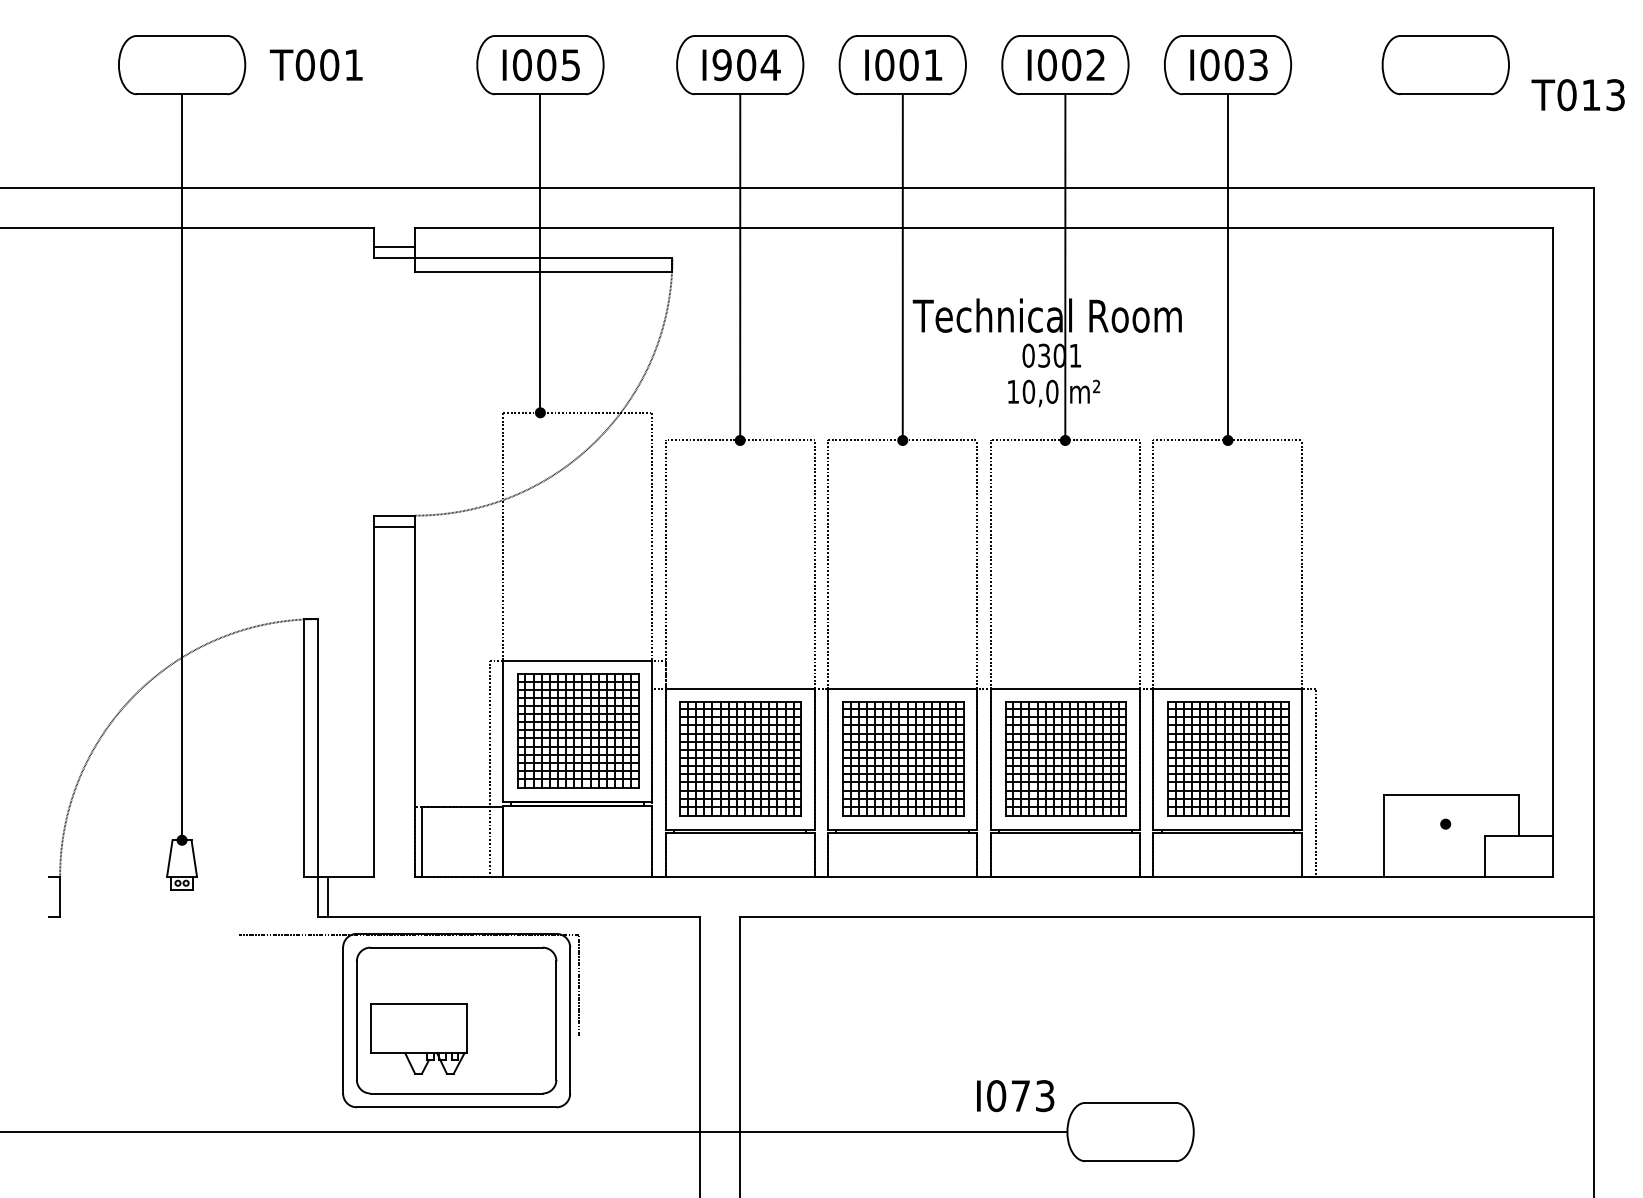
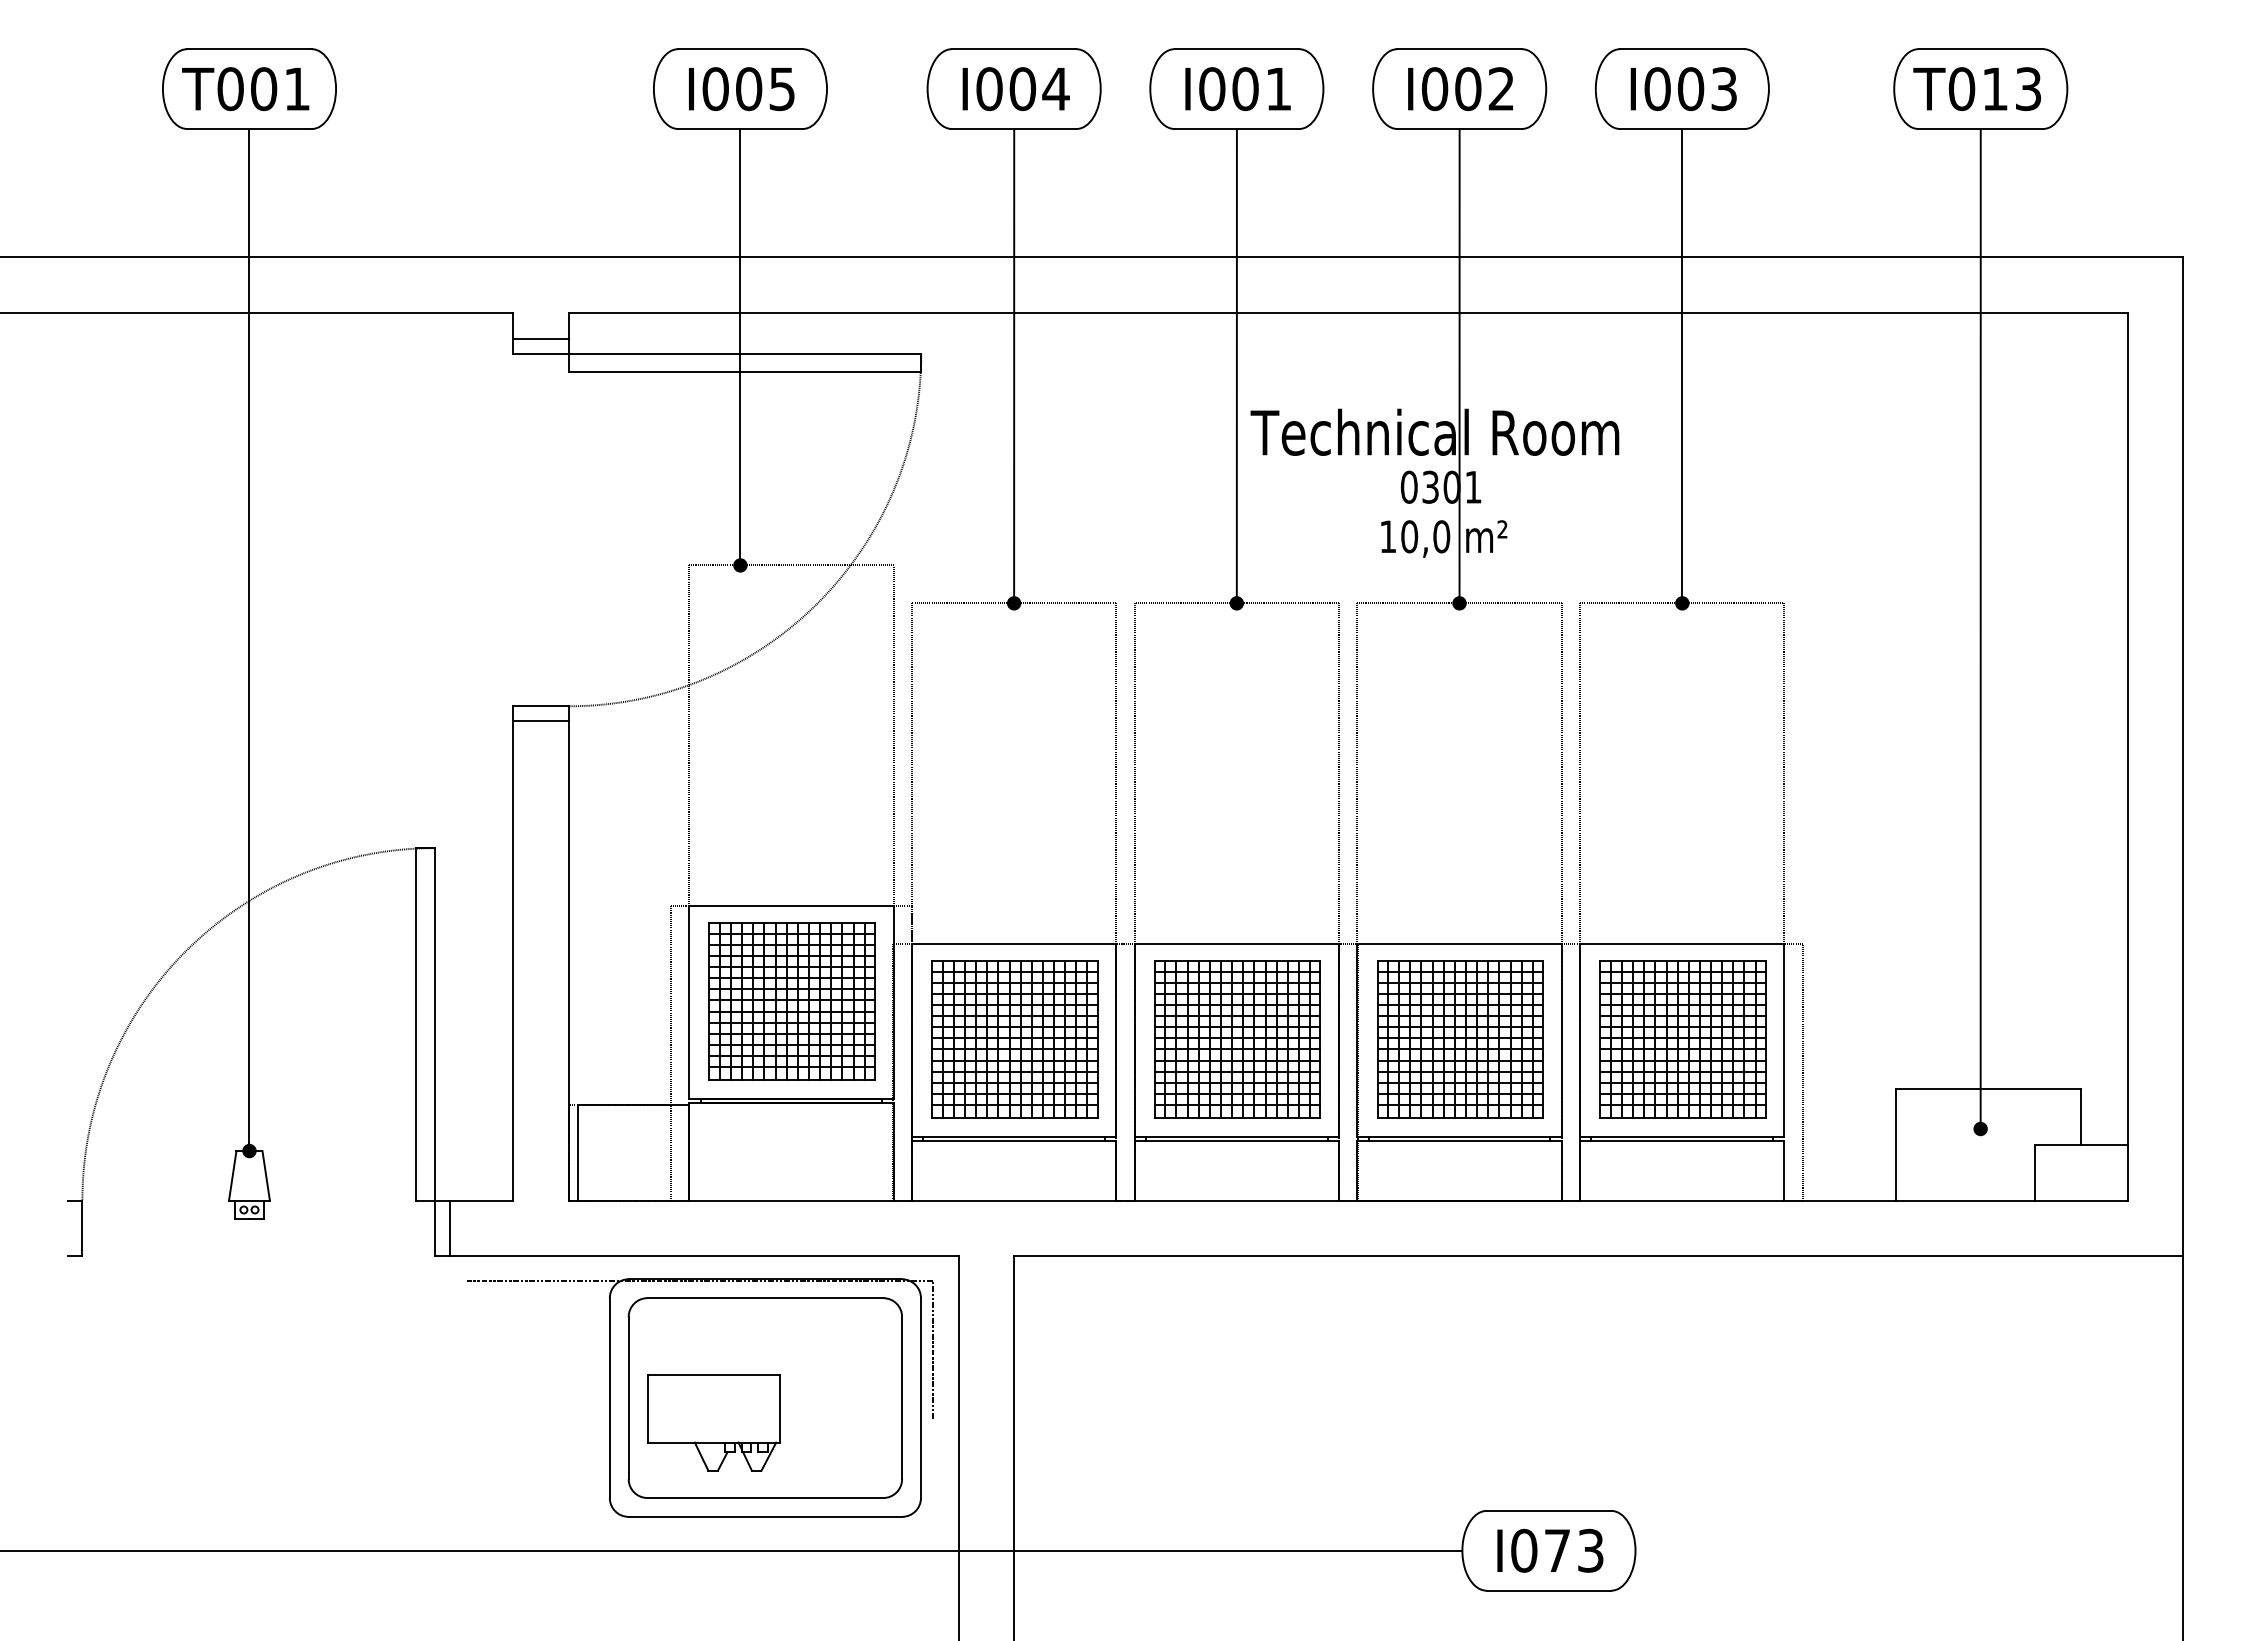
text: (315, 65) -> (244, 89), moved
text: (721, 65) -> (988, 89), I904 -> I004
text: (1577, 95) -> (1976, 89), moved
line: (1445, 459) -> (1980, 629), added
part: (409, 1020) -> (700, 1397), moved
text: (1015, 1096) -> (1550, 1551), moved

